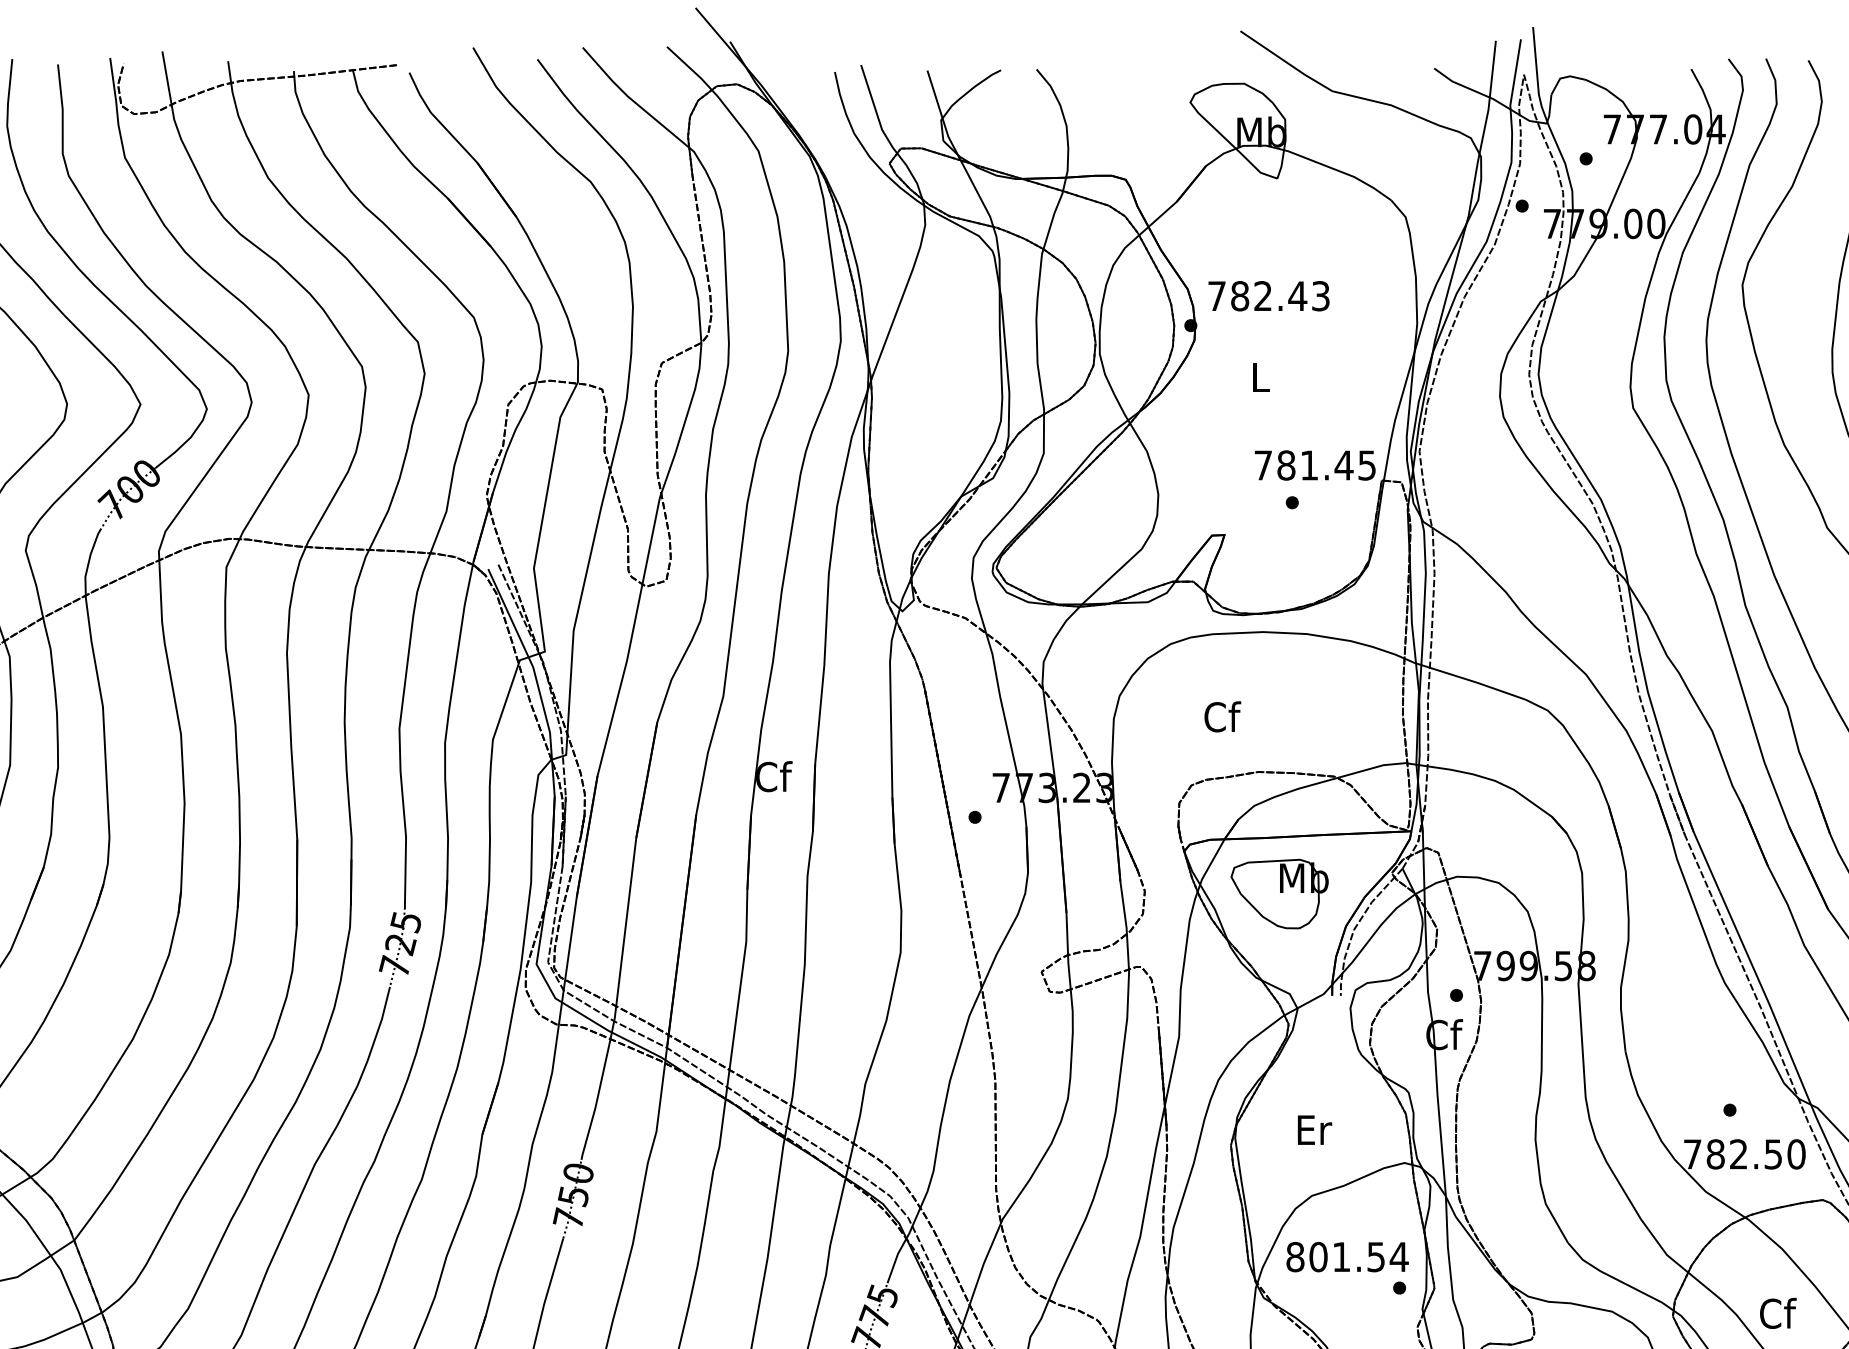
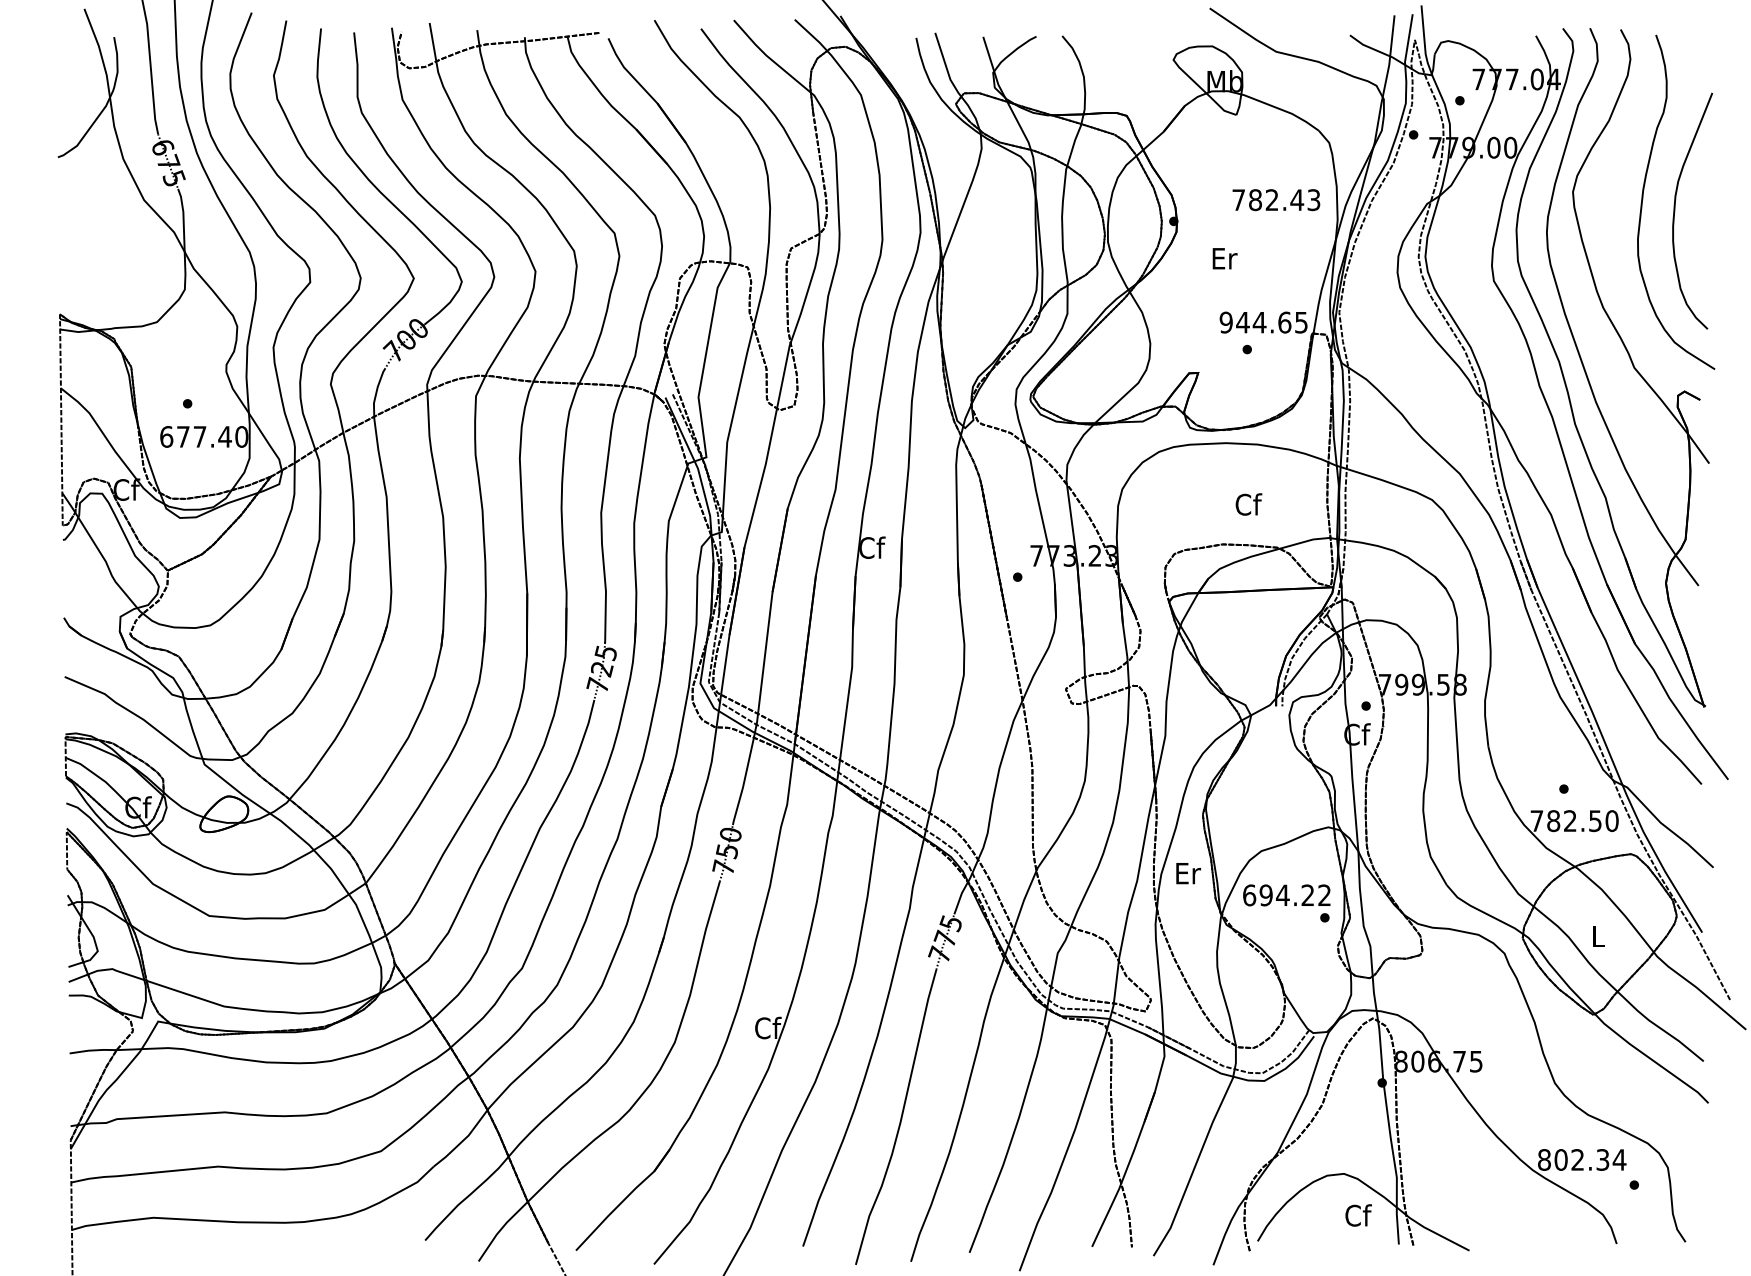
text: (1269, 296) -> (1276, 200), moved
text: (1260, 376) -> (1224, 258), L -> Er
text: (1303, 465) -> (1255, 322), 781.45 -> 944.65
text: (1222, 716) -> (1248, 504), moved
part: (1278, 893) -> (1237, 632), removed
text: (1314, 1130) -> (1188, 873), moved
text: (1347, 1257) -> (1287, 895), 801.54 -> 694.22
text: (1777, 1312) -> (1598, 935), Cf -> L

